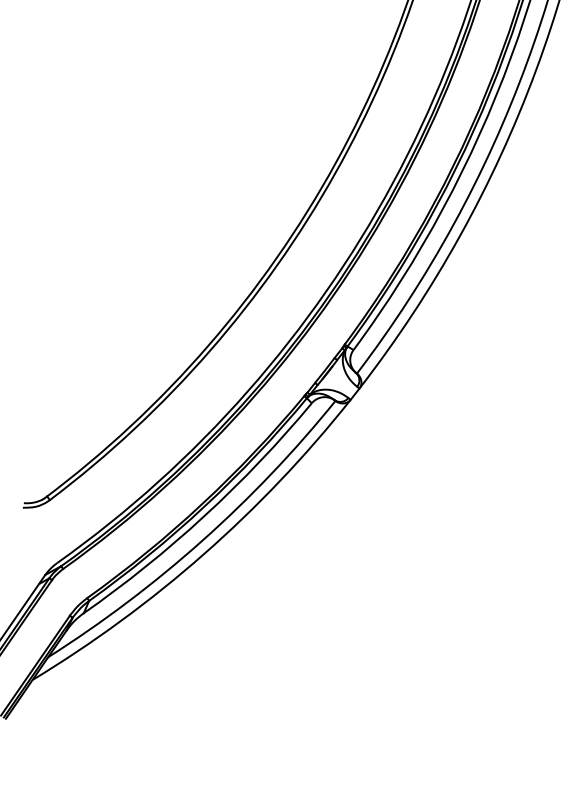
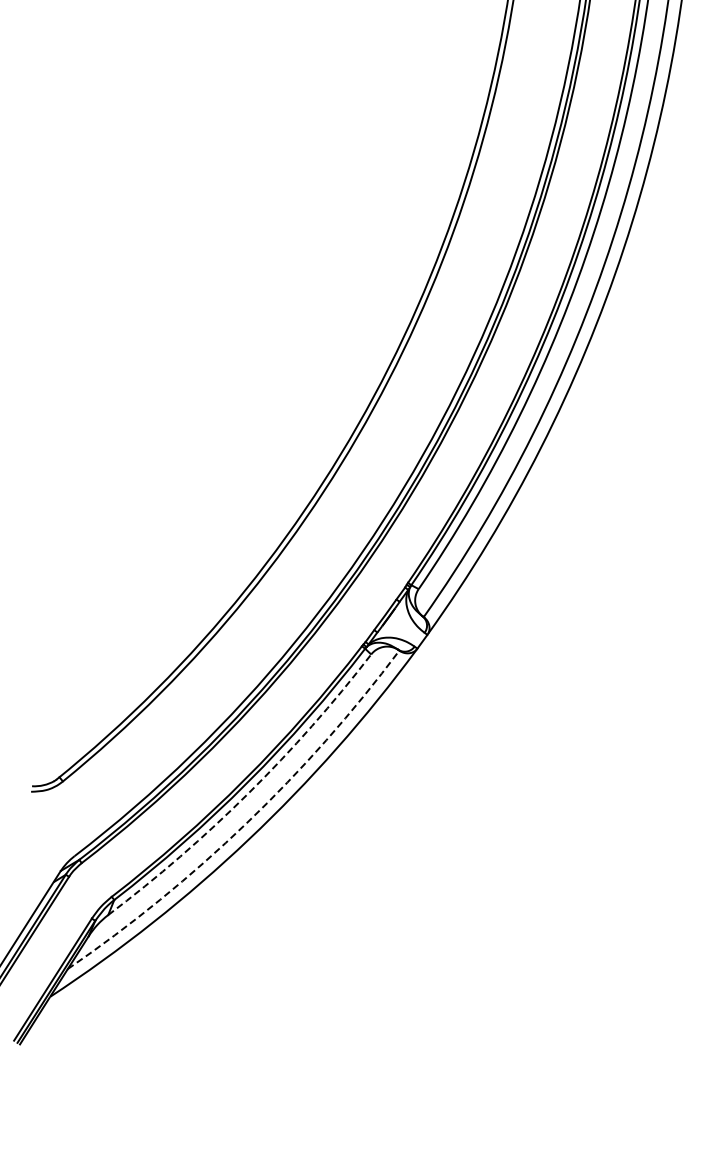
arc: (204, 515) -> (248, 793), solid -> dashed
arc: (202, 540) -> (246, 823), solid -> dashed

